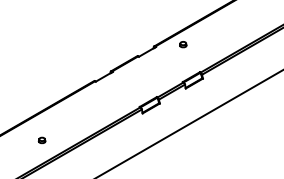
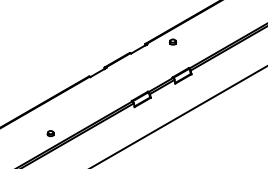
part: (41, 140) -> (50, 133), moved

